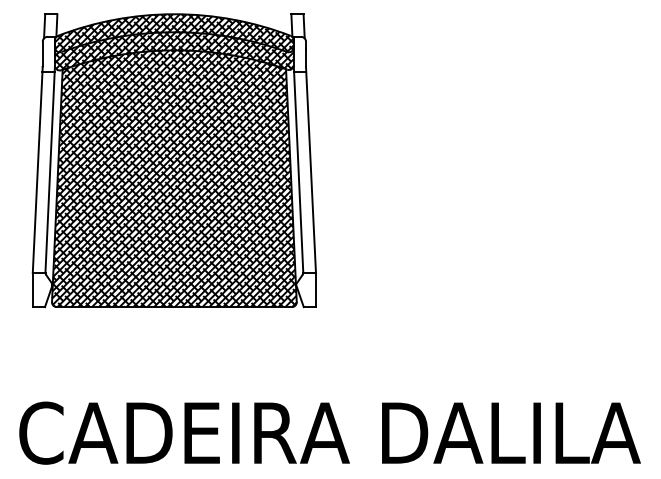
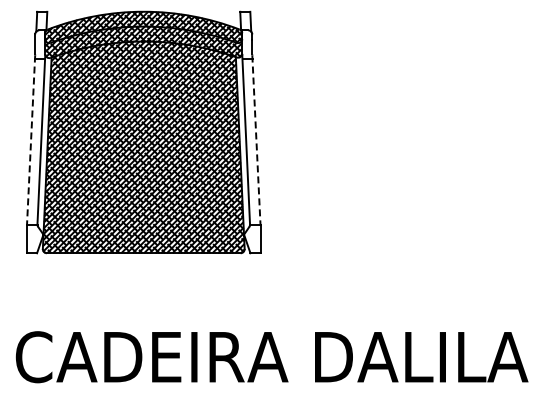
line: (38, 170) -> (31, 140), solid -> dashed
line: (311, 170) -> (256, 140), solid -> dashed

